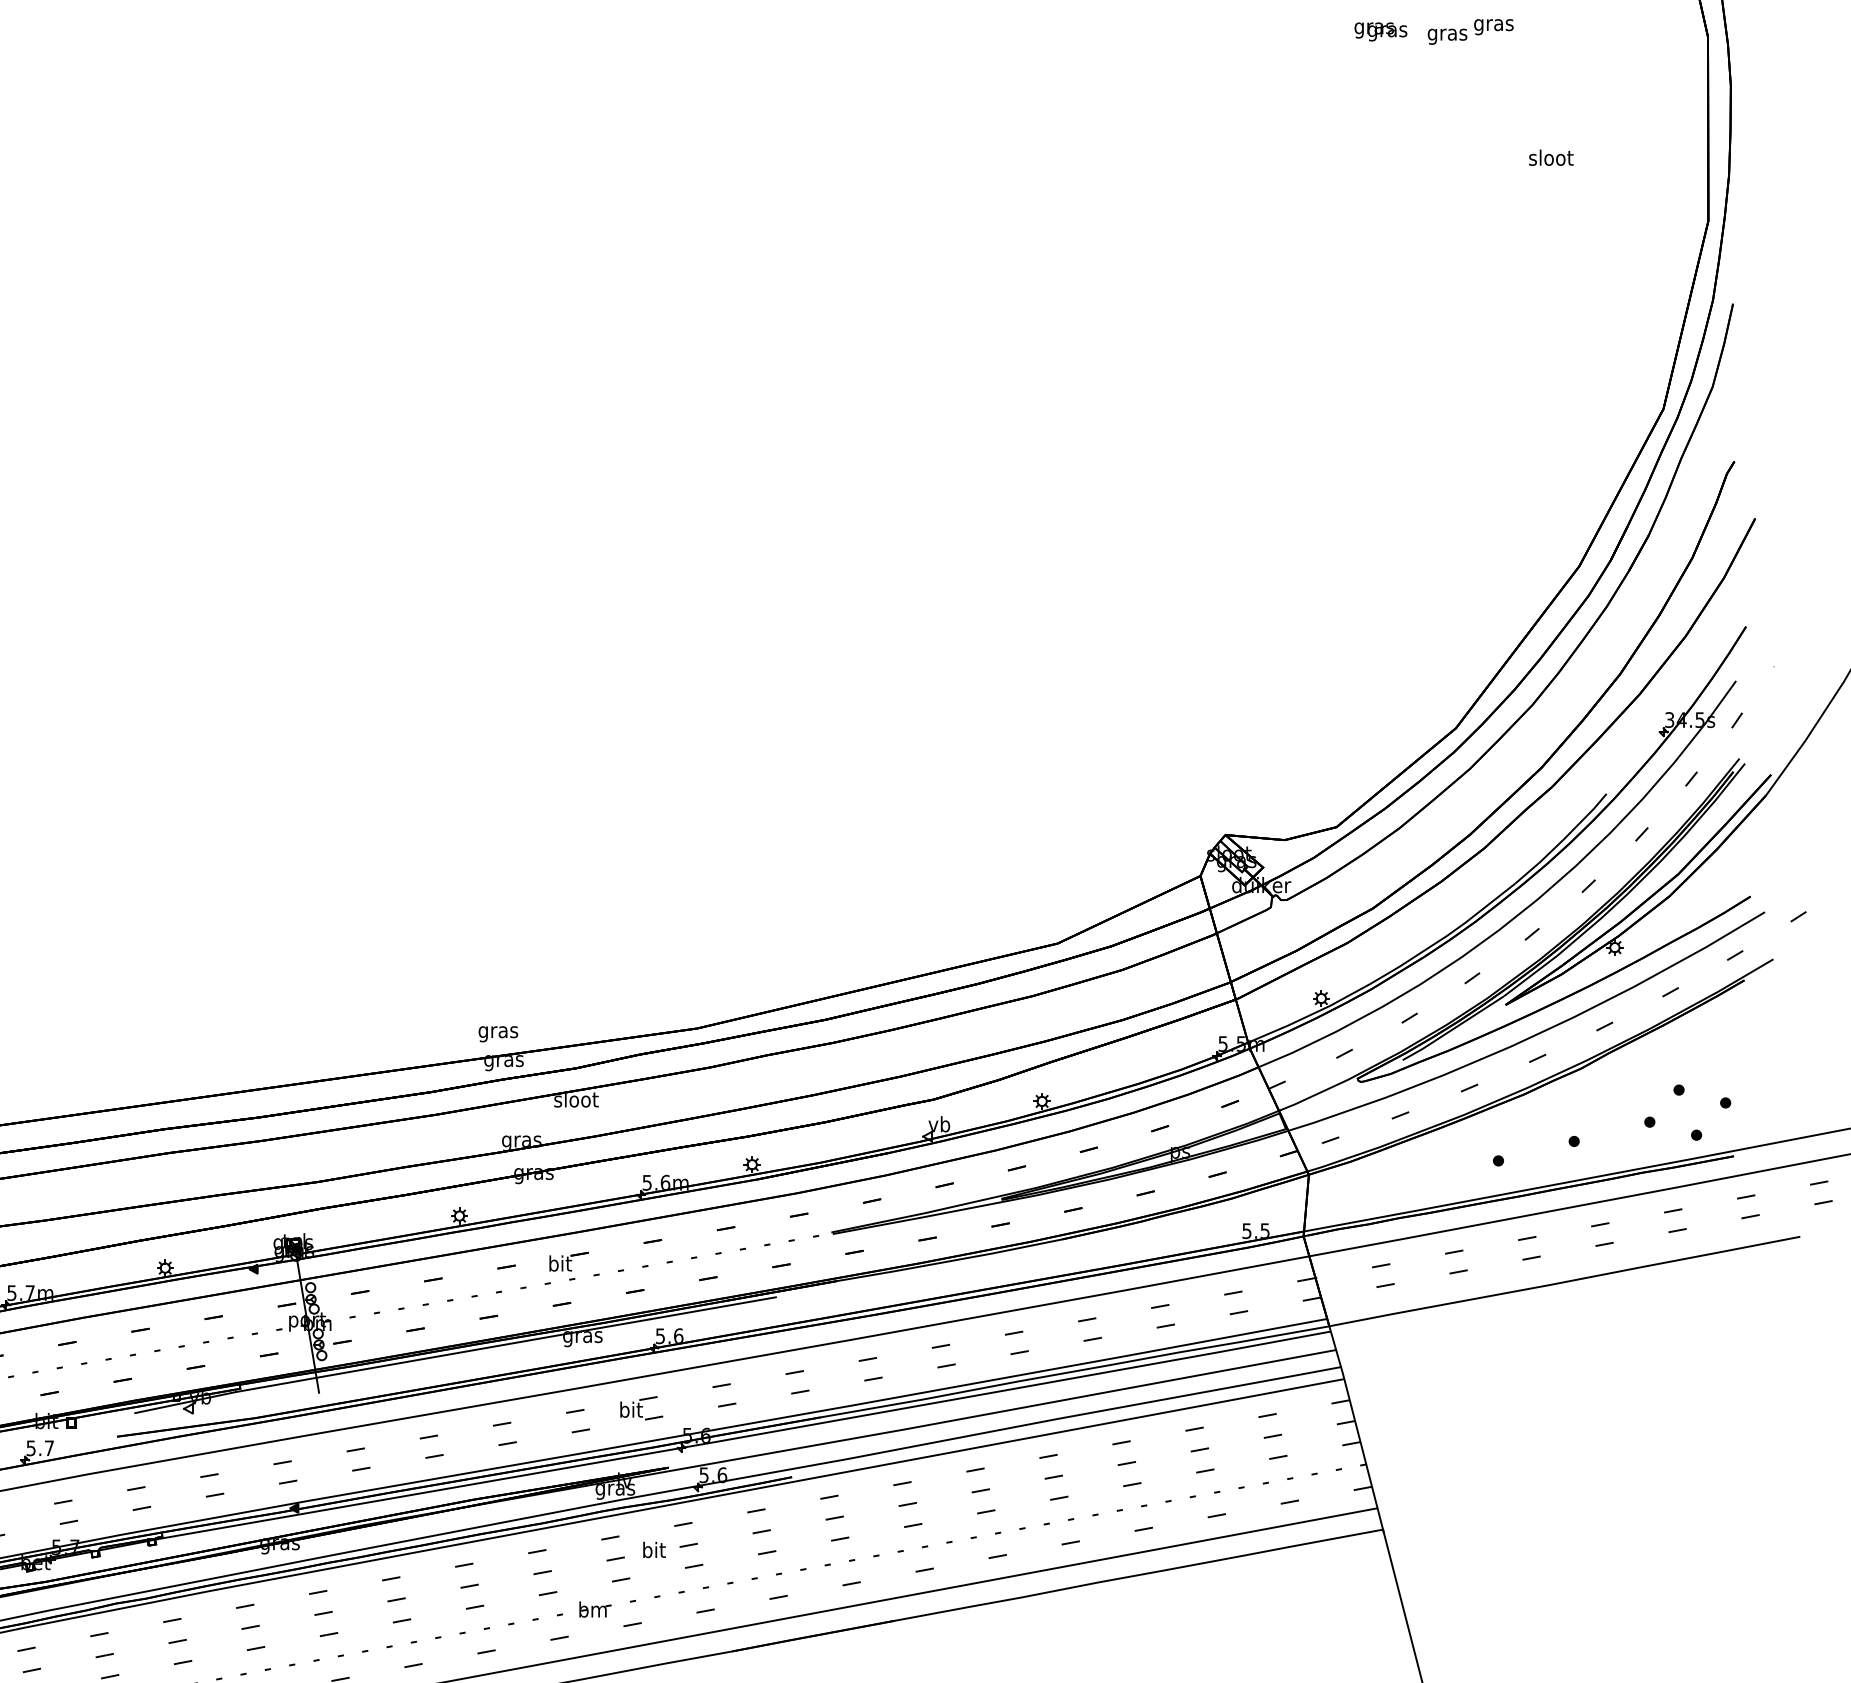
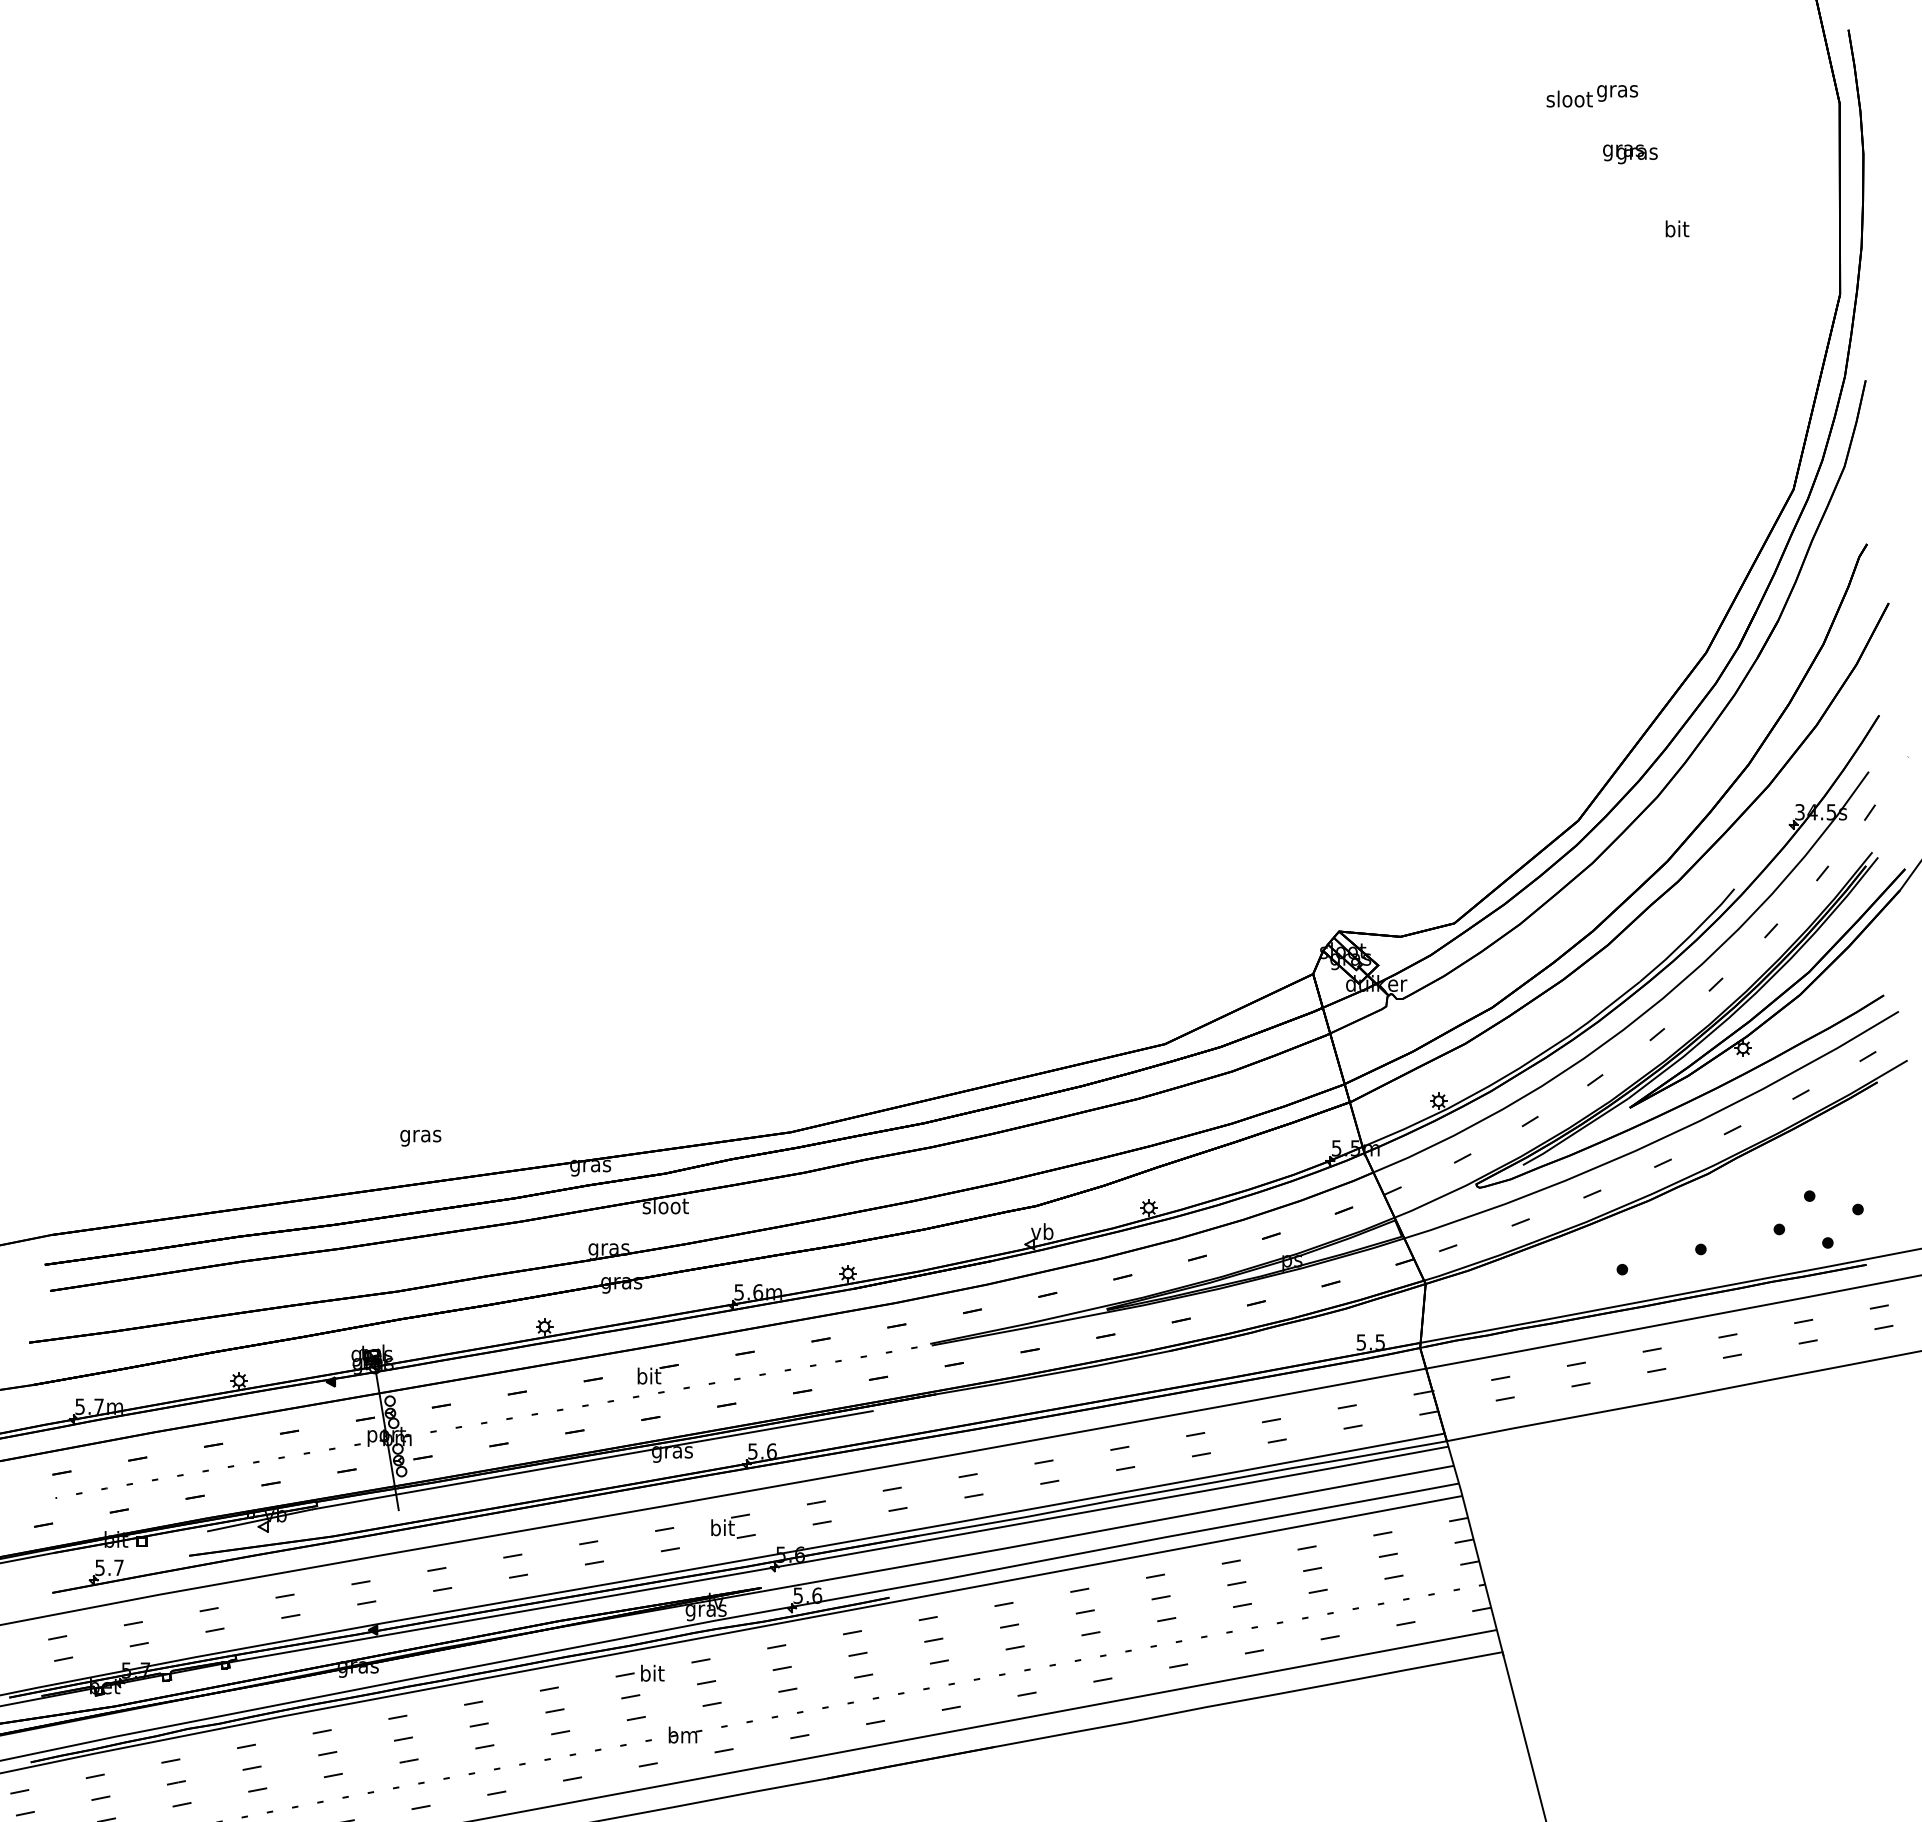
text: (1381, 32) -> (1630, 154), moved
text: (1447, 33) -> (1569, 100), gras -> sloot
text: (1551, 157) -> (1677, 228), sloot -> bit
text: (498, 1033) -> (420, 1137), moved
text: (654, 1549) -> (652, 1672), moved

